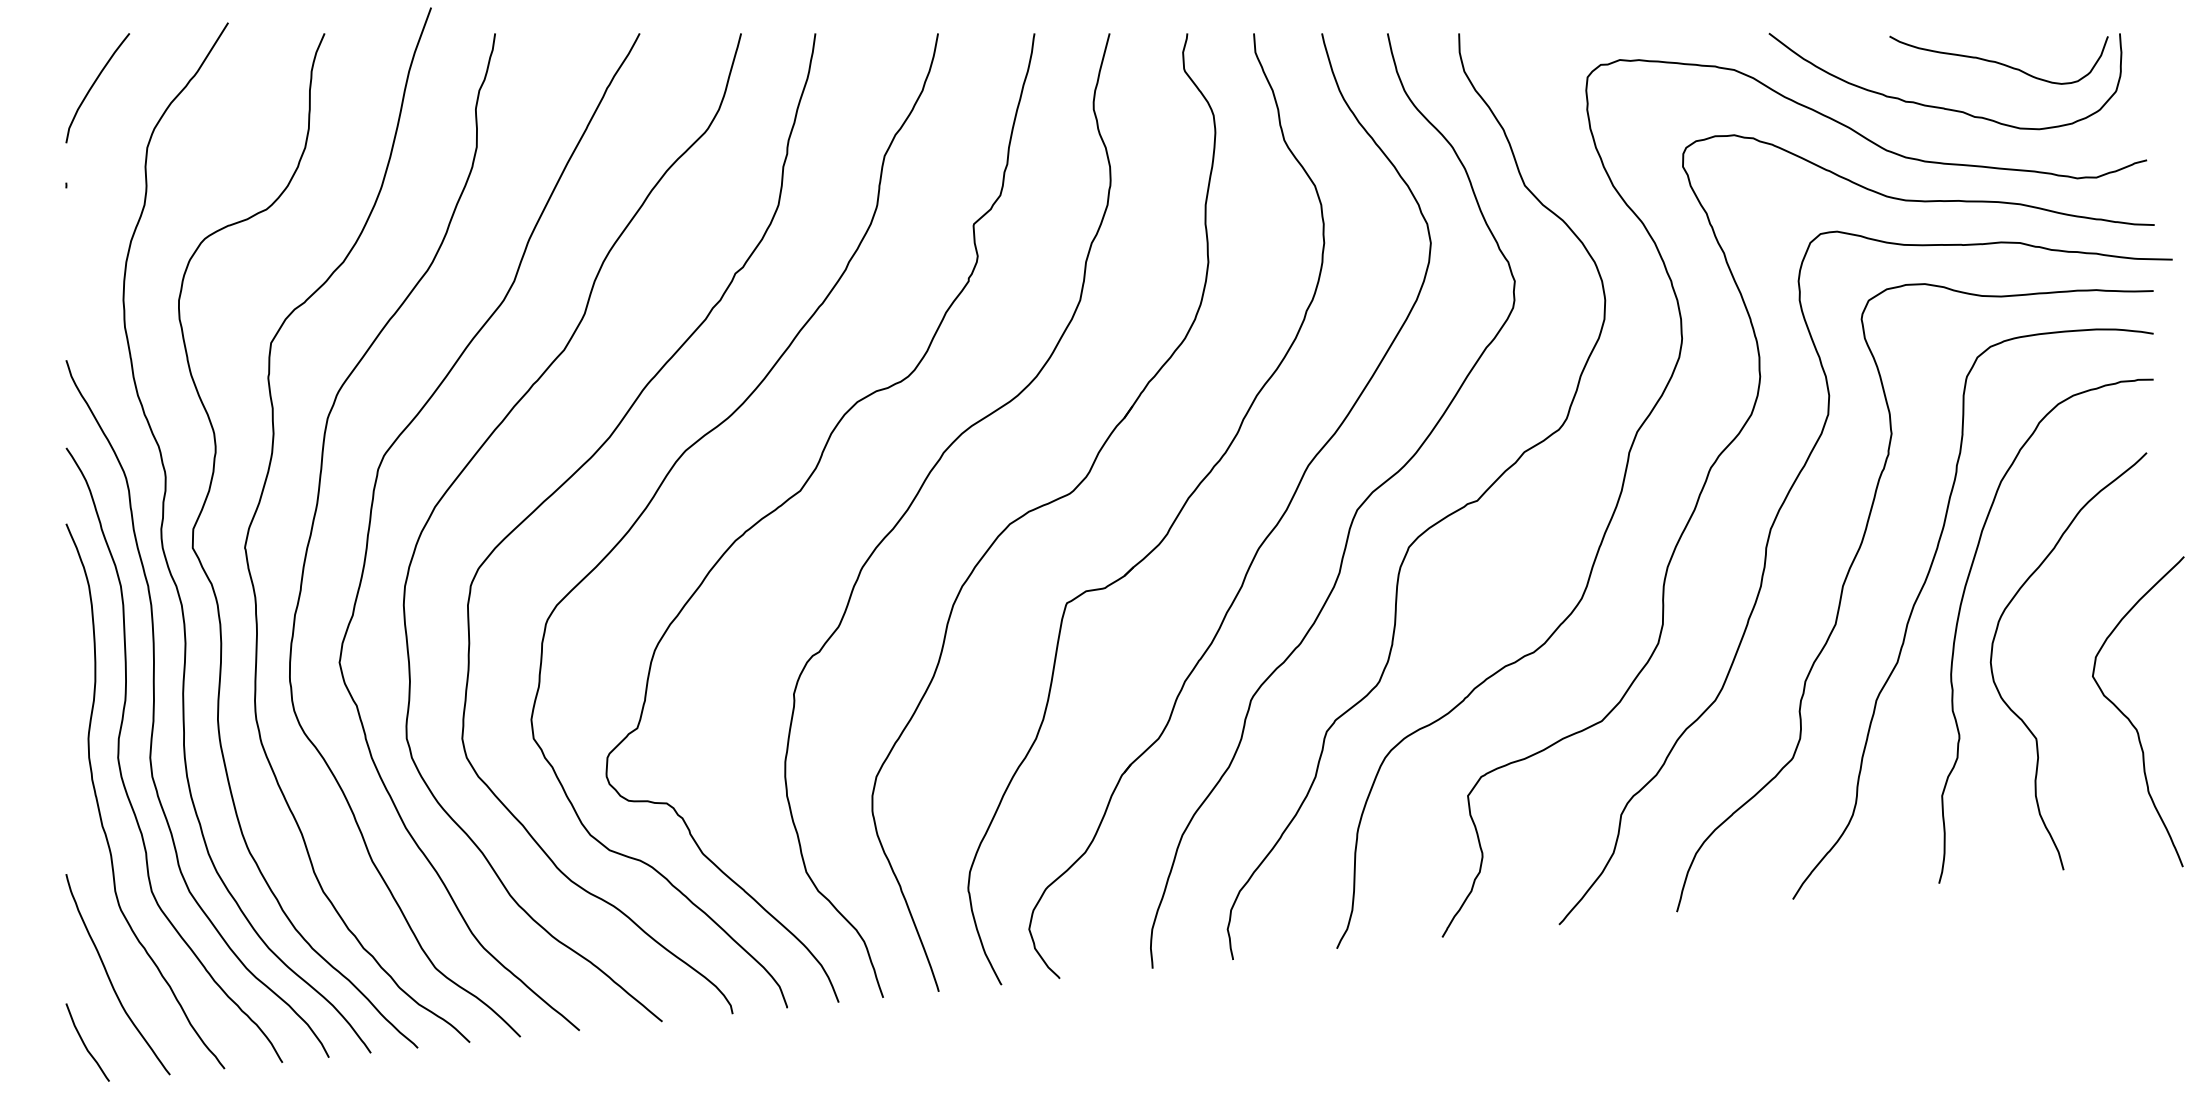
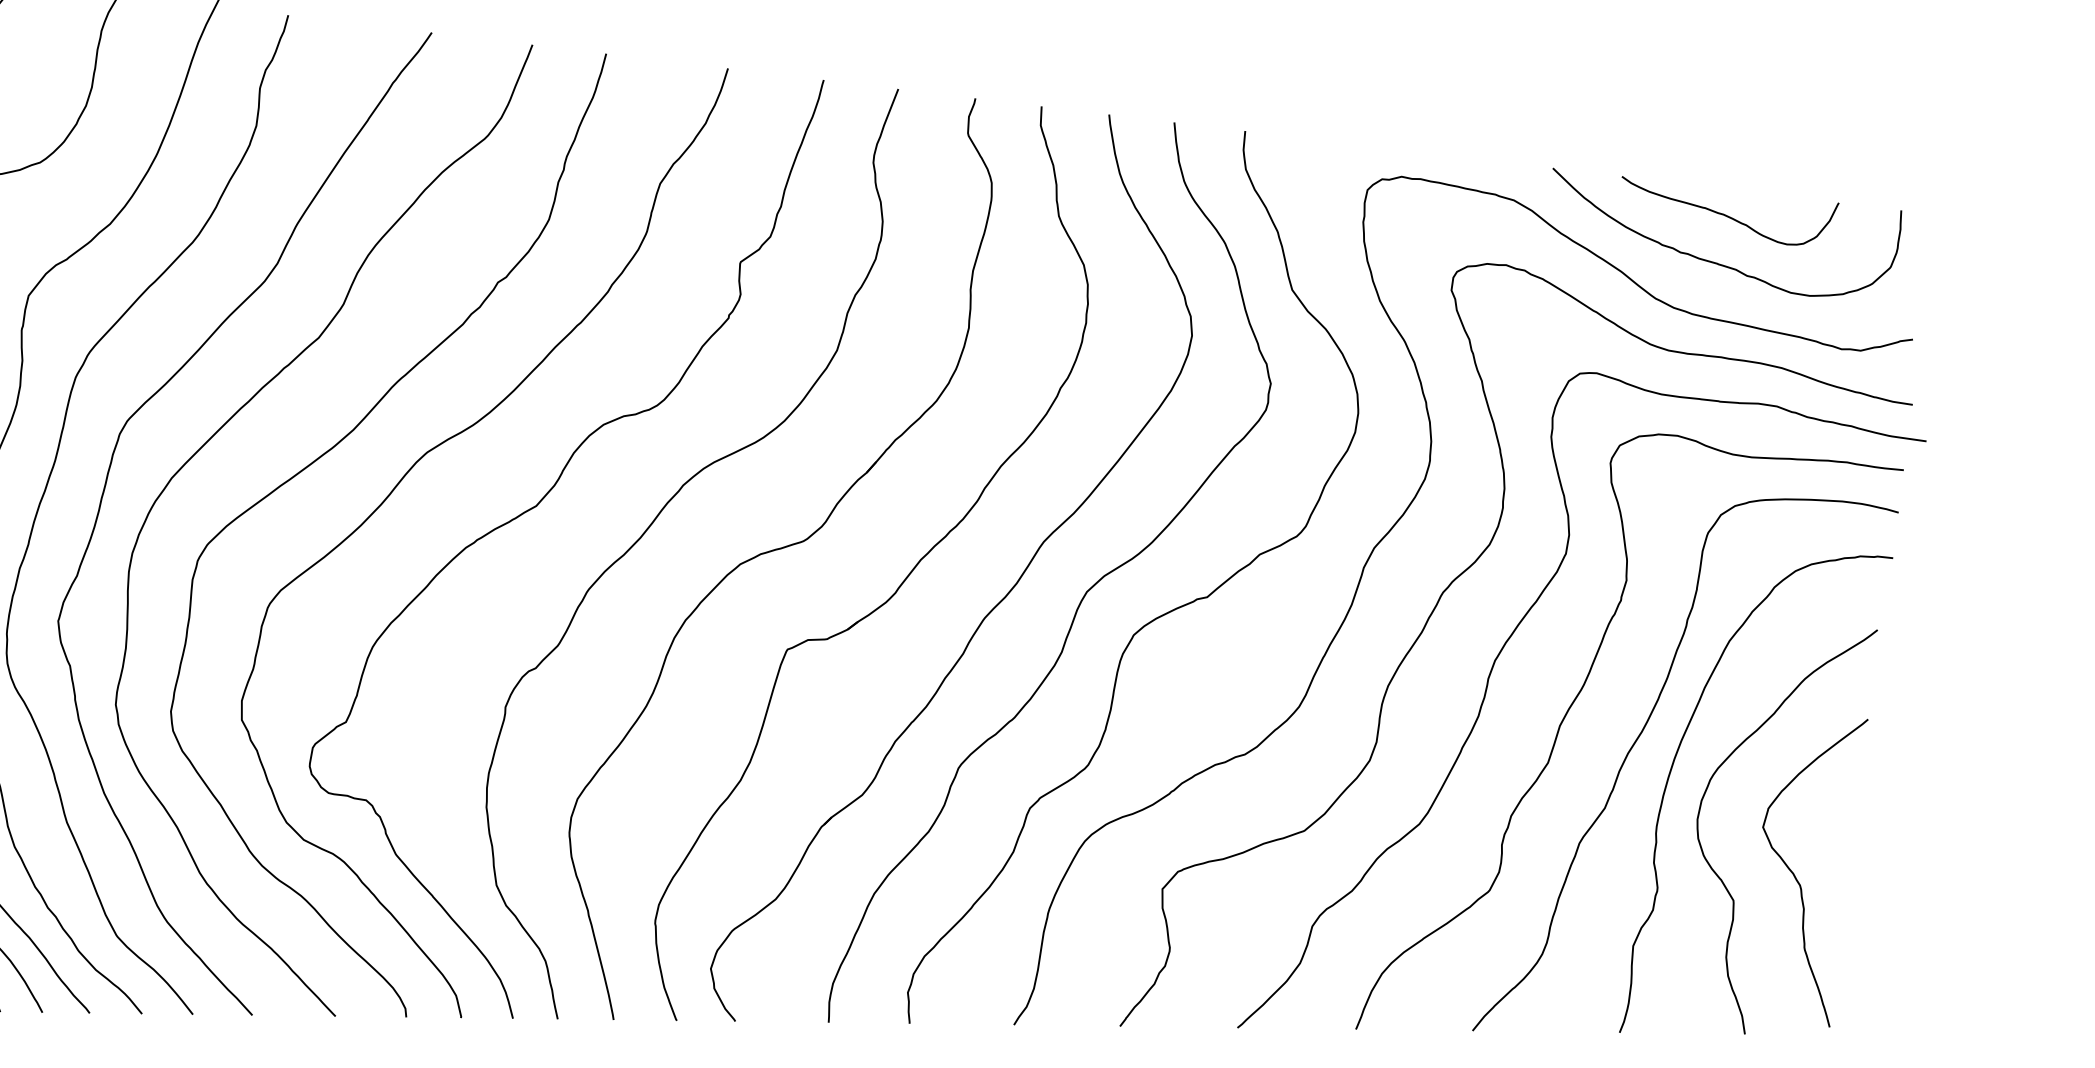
curve: (1997, 61) -> (1726, 214), moved
curve: (2129, 718) -> (1794, 873), moved

